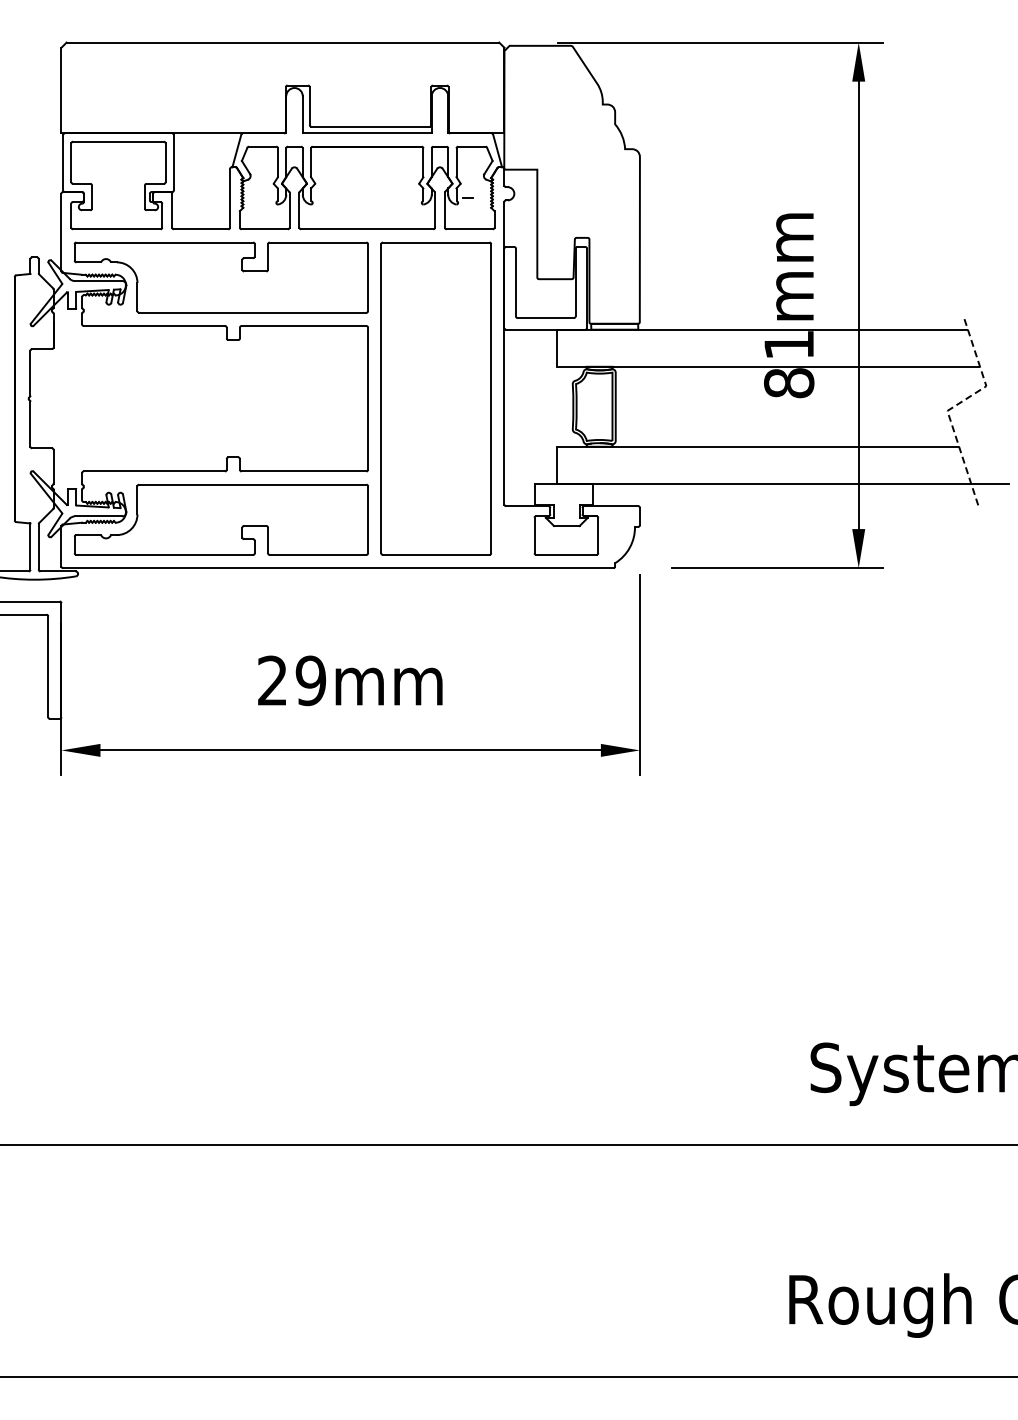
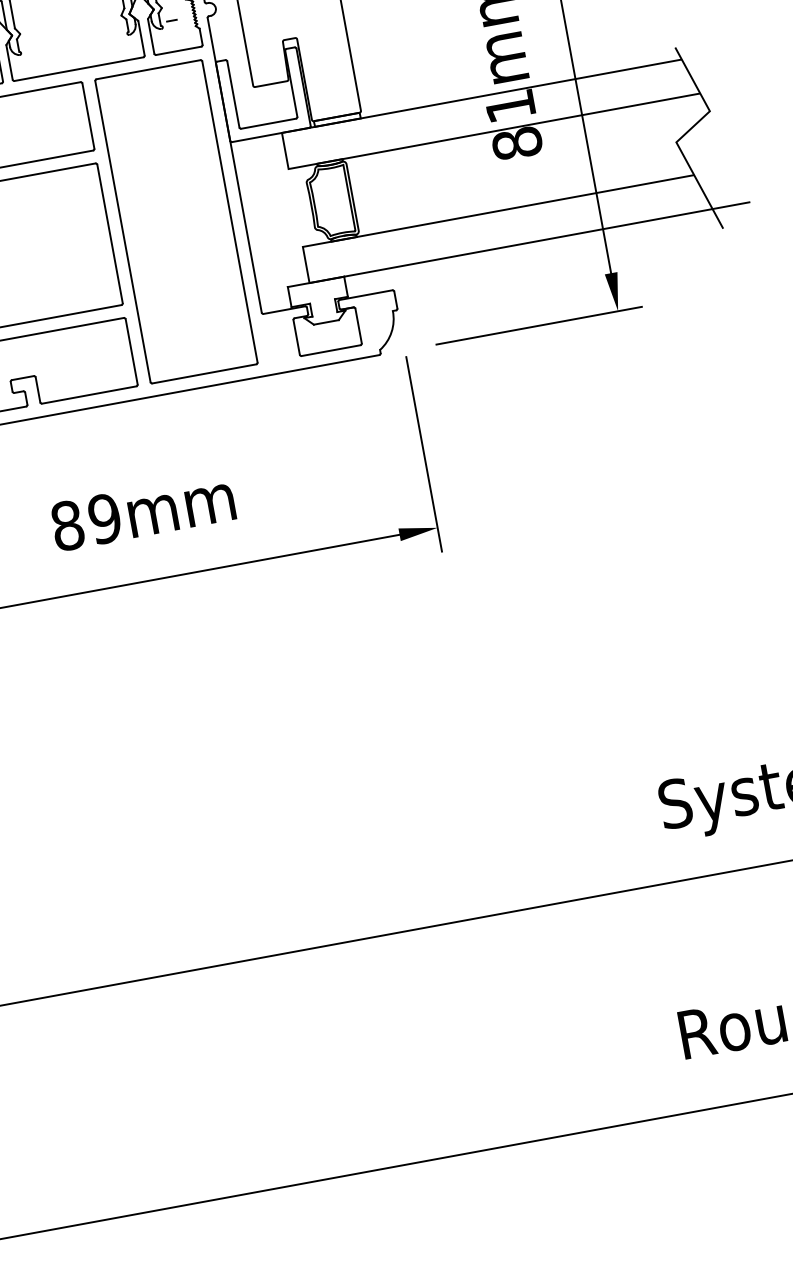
line: (956, 405) -> (684, 135), dashed -> solid
text: (272, 680) -> (67, 525), 29mm -> 89mm

